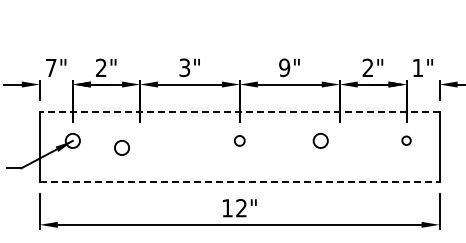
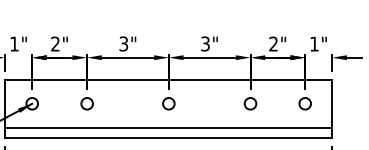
text: (51, 67) -> (14, 43), 7" -> 1"
text: (284, 67) -> (205, 43), 9" -> 3"
line: (239, 111) -> (168, 79), dashed -> solid
circle: (239, 140) -> (168, 103), size x1.43
circle: (320, 140) -> (250, 103), moved
circle: (406, 140) -> (305, 103), size x1.67
circle: (121, 147) -> (86, 103), moved
line: (239, 170) -> (168, 127), added
line: (239, 182) -> (168, 137), dashed -> solid

